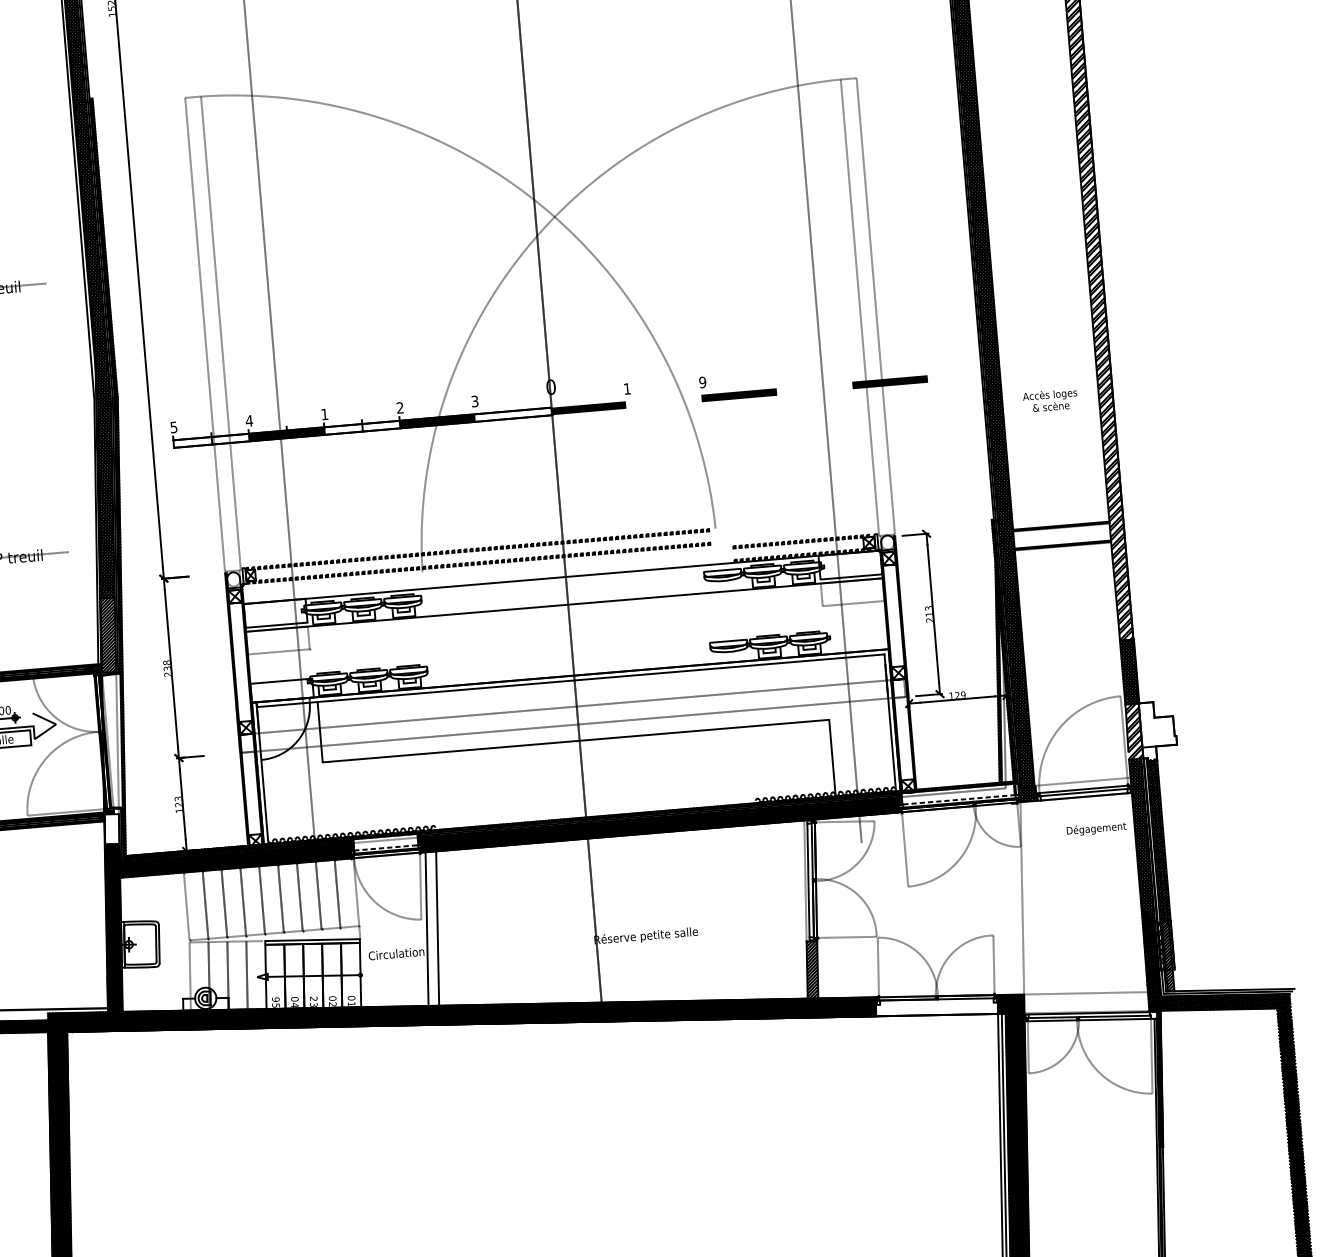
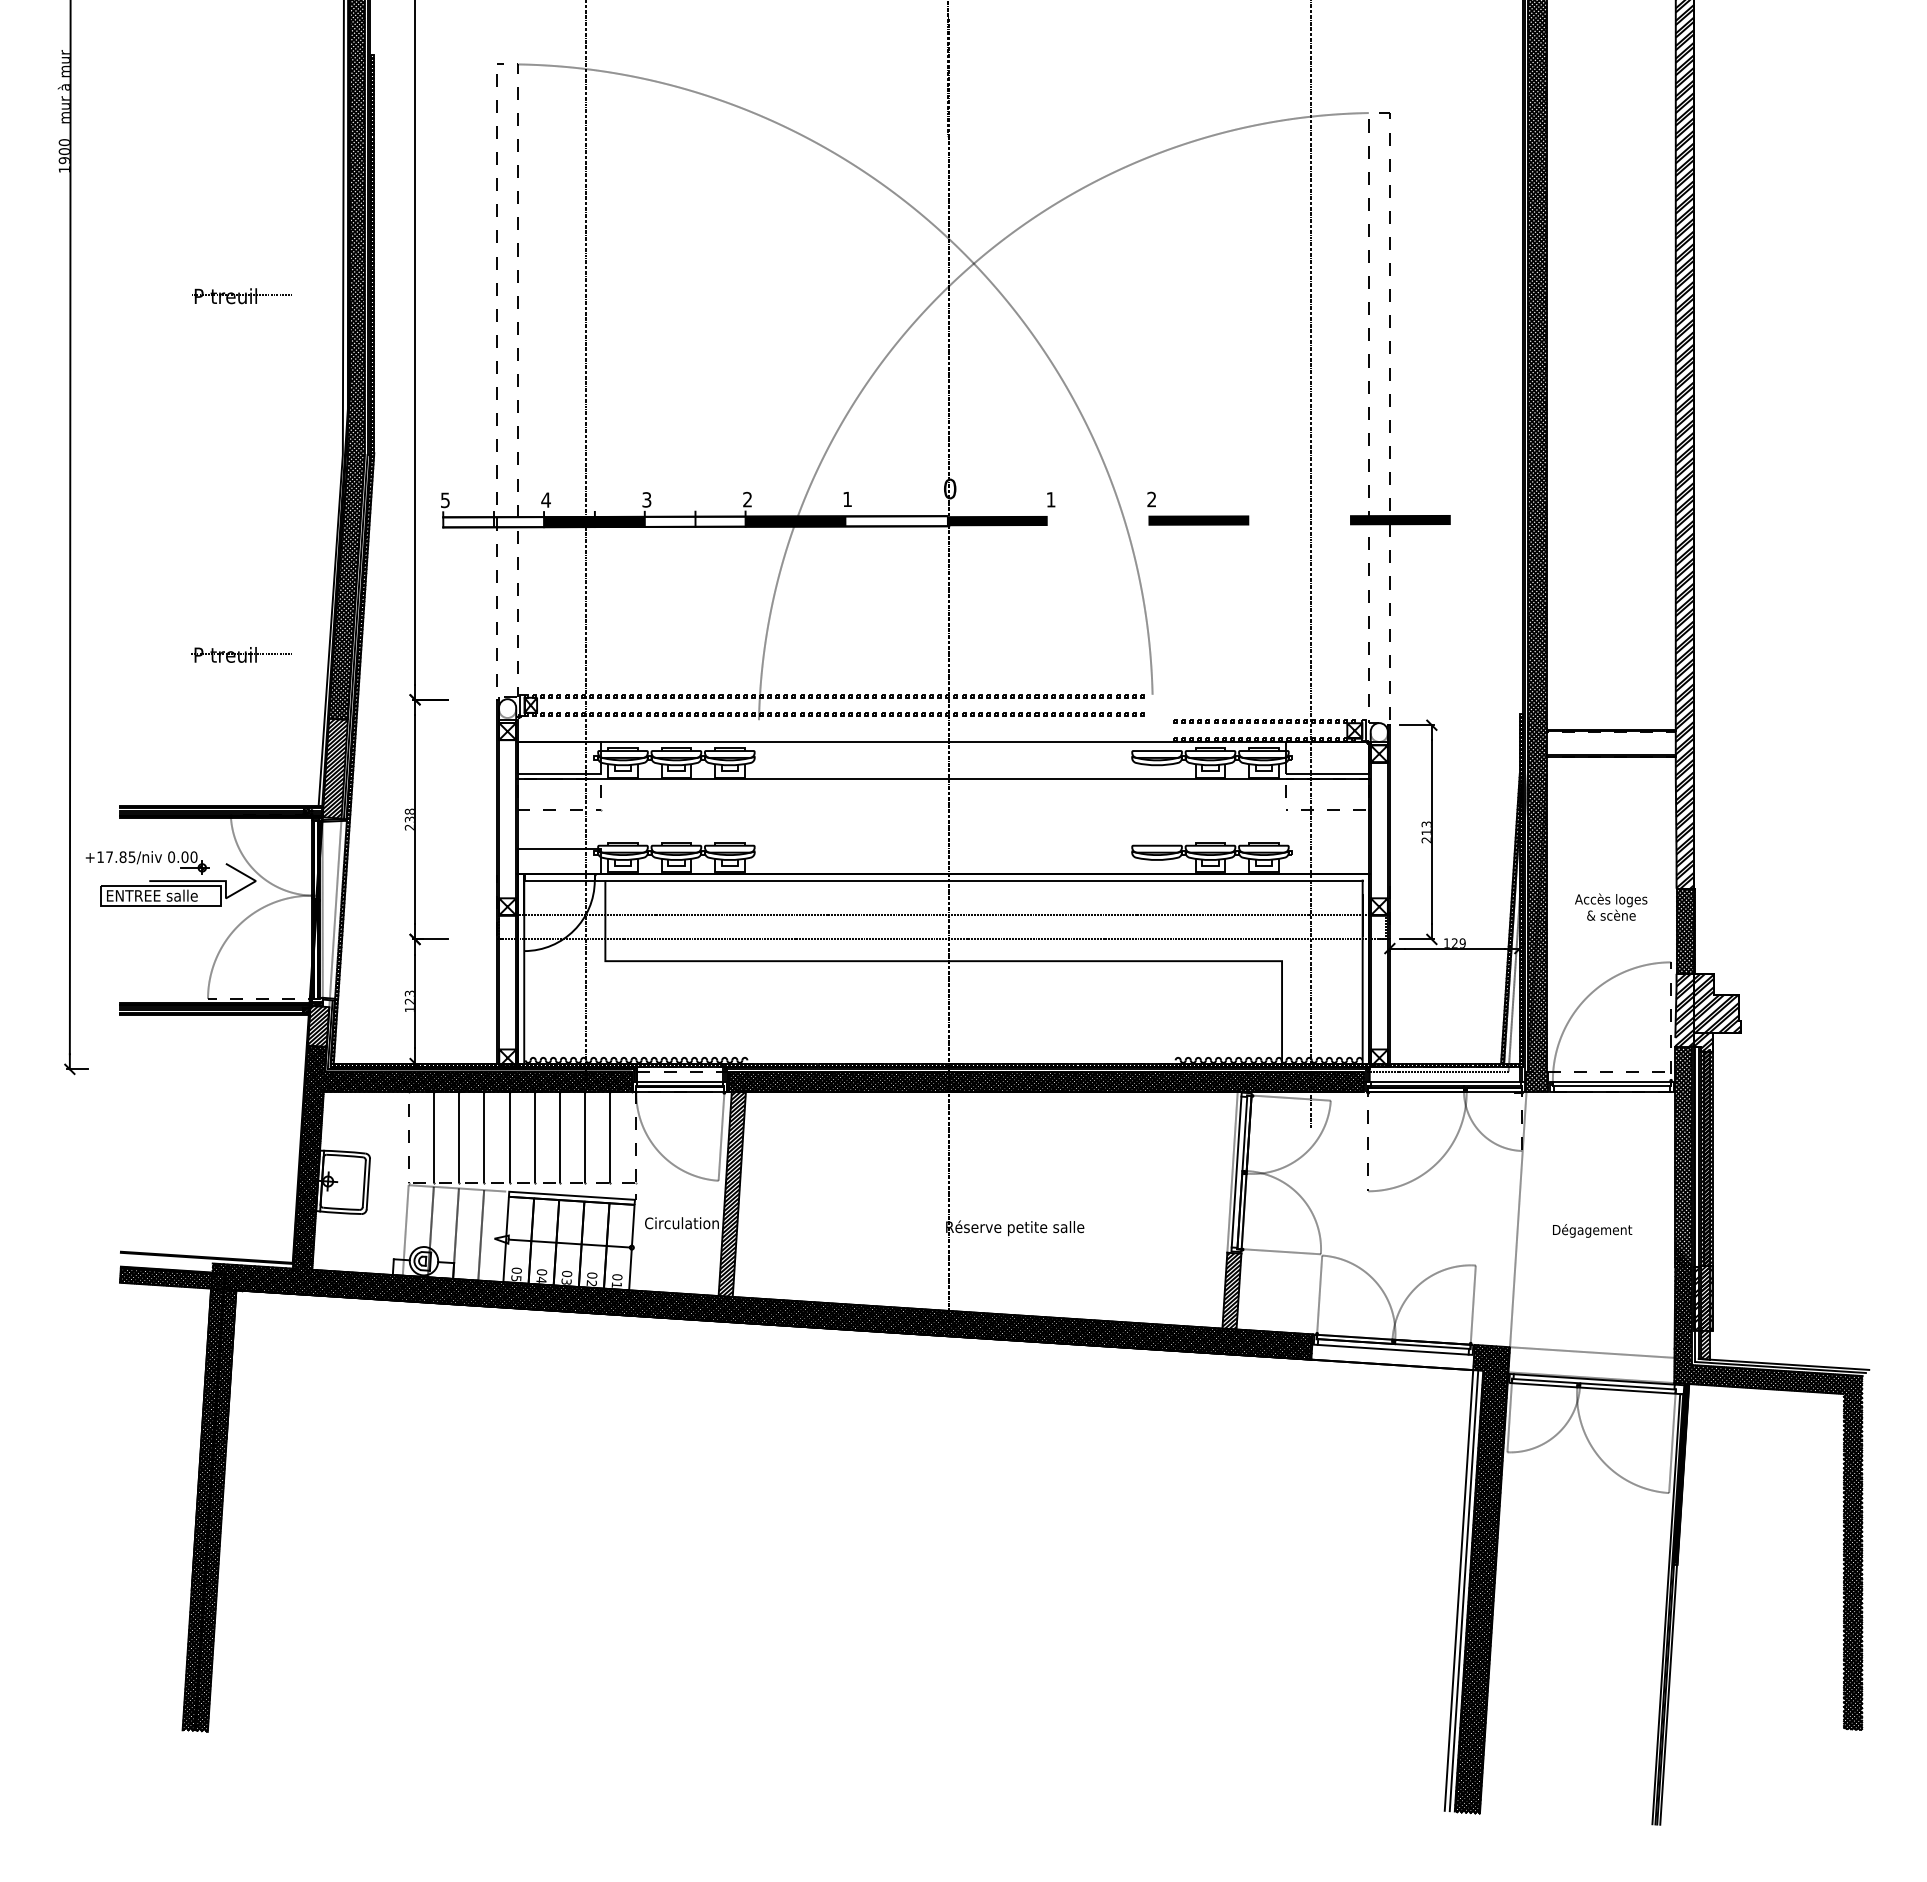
text: (702, 382) -> (1151, 499), 9 -> 2
text: (1050, 399) -> (1611, 906), moved
text: (474, 401) -> (847, 499), 3 -> 1
text: (324, 414) -> (646, 499), 1 -> 3
hatch: (1158, 730) -> (1717, 1012), added
line: (959, 799) -> (1445, 1081), dashed -> solid
text: (1096, 828) -> (1592, 1230), moved
hatch: (112, 829) -> (318, 1026), added
line: (386, 847) -> (680, 1081), dashed -> solid
hatch: (431, 929) -> (731, 1194), added
text: (313, 998) -> (567, 1273), 23 -> 03
text: (275, 999) -> (516, 1270), 95 -> 05
line: (936, 1003) -> (1392, 1349), added

